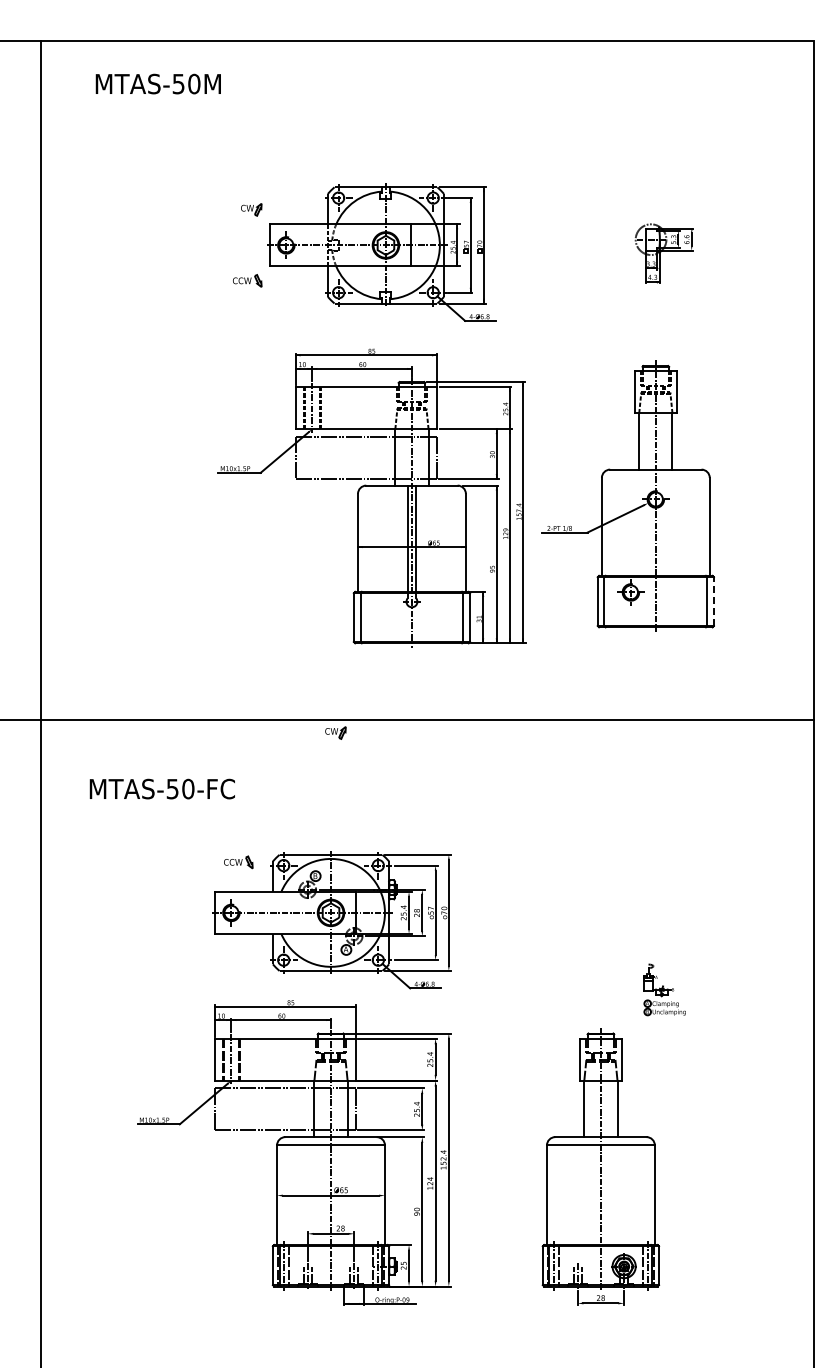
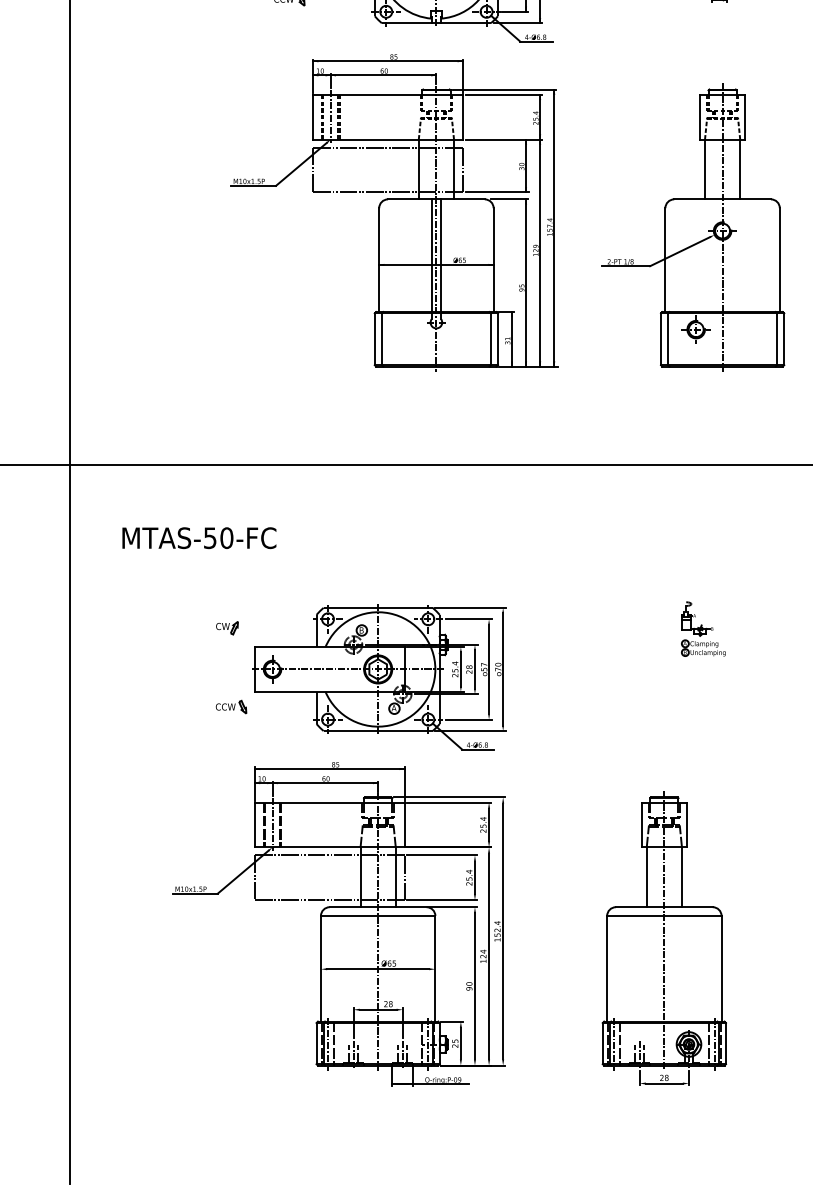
part: (371, 497) -> (393, 211), moved
line: (713, 601) -> (783, 339), dashed -> solid
part: (335, 732) -> (227, 627), moved
part: (238, 862) -> (231, 707), moved
part: (664, 989) -> (703, 628), moved

